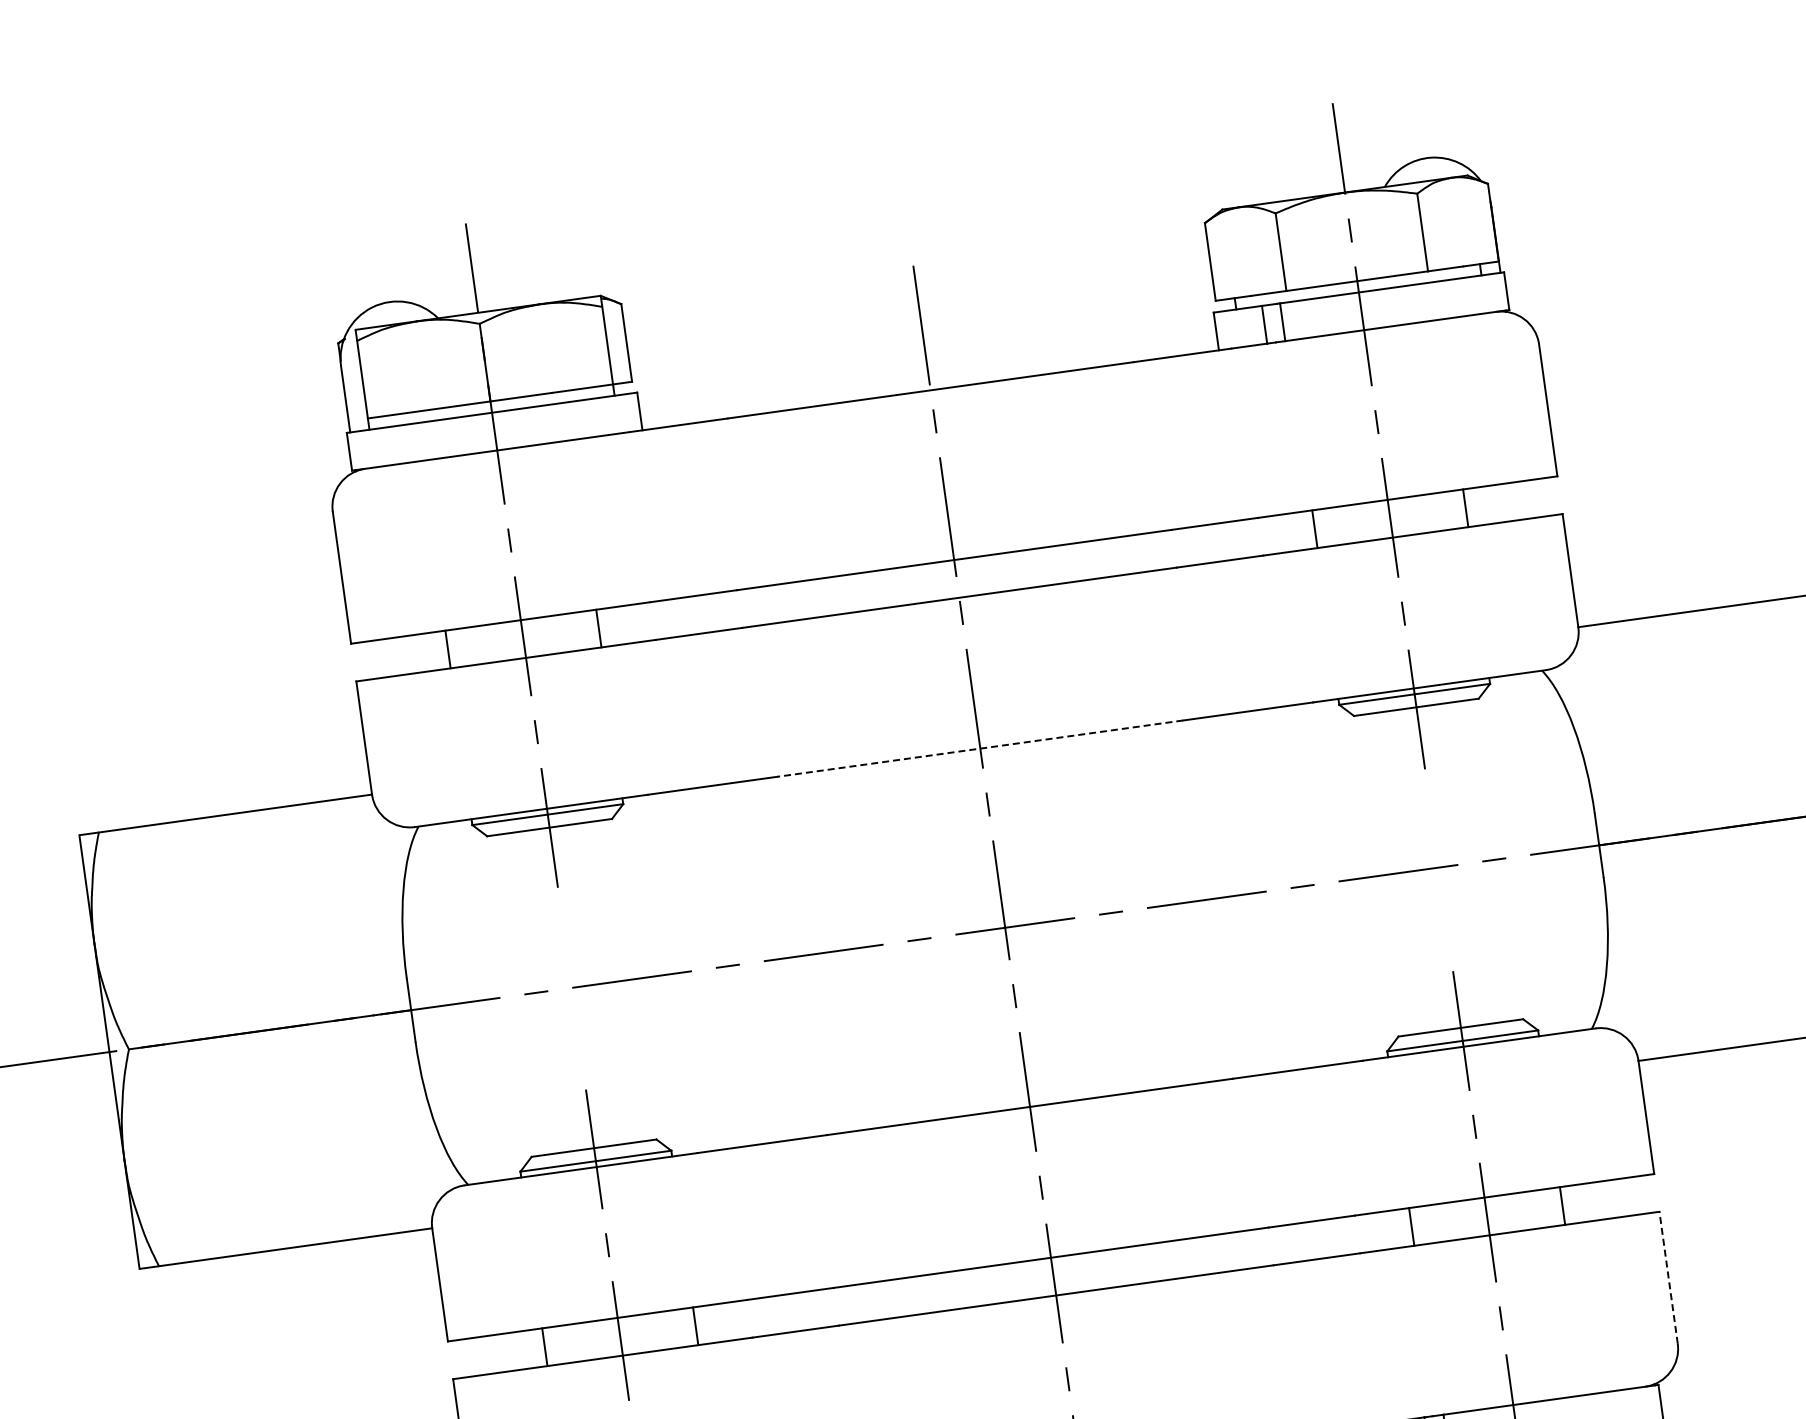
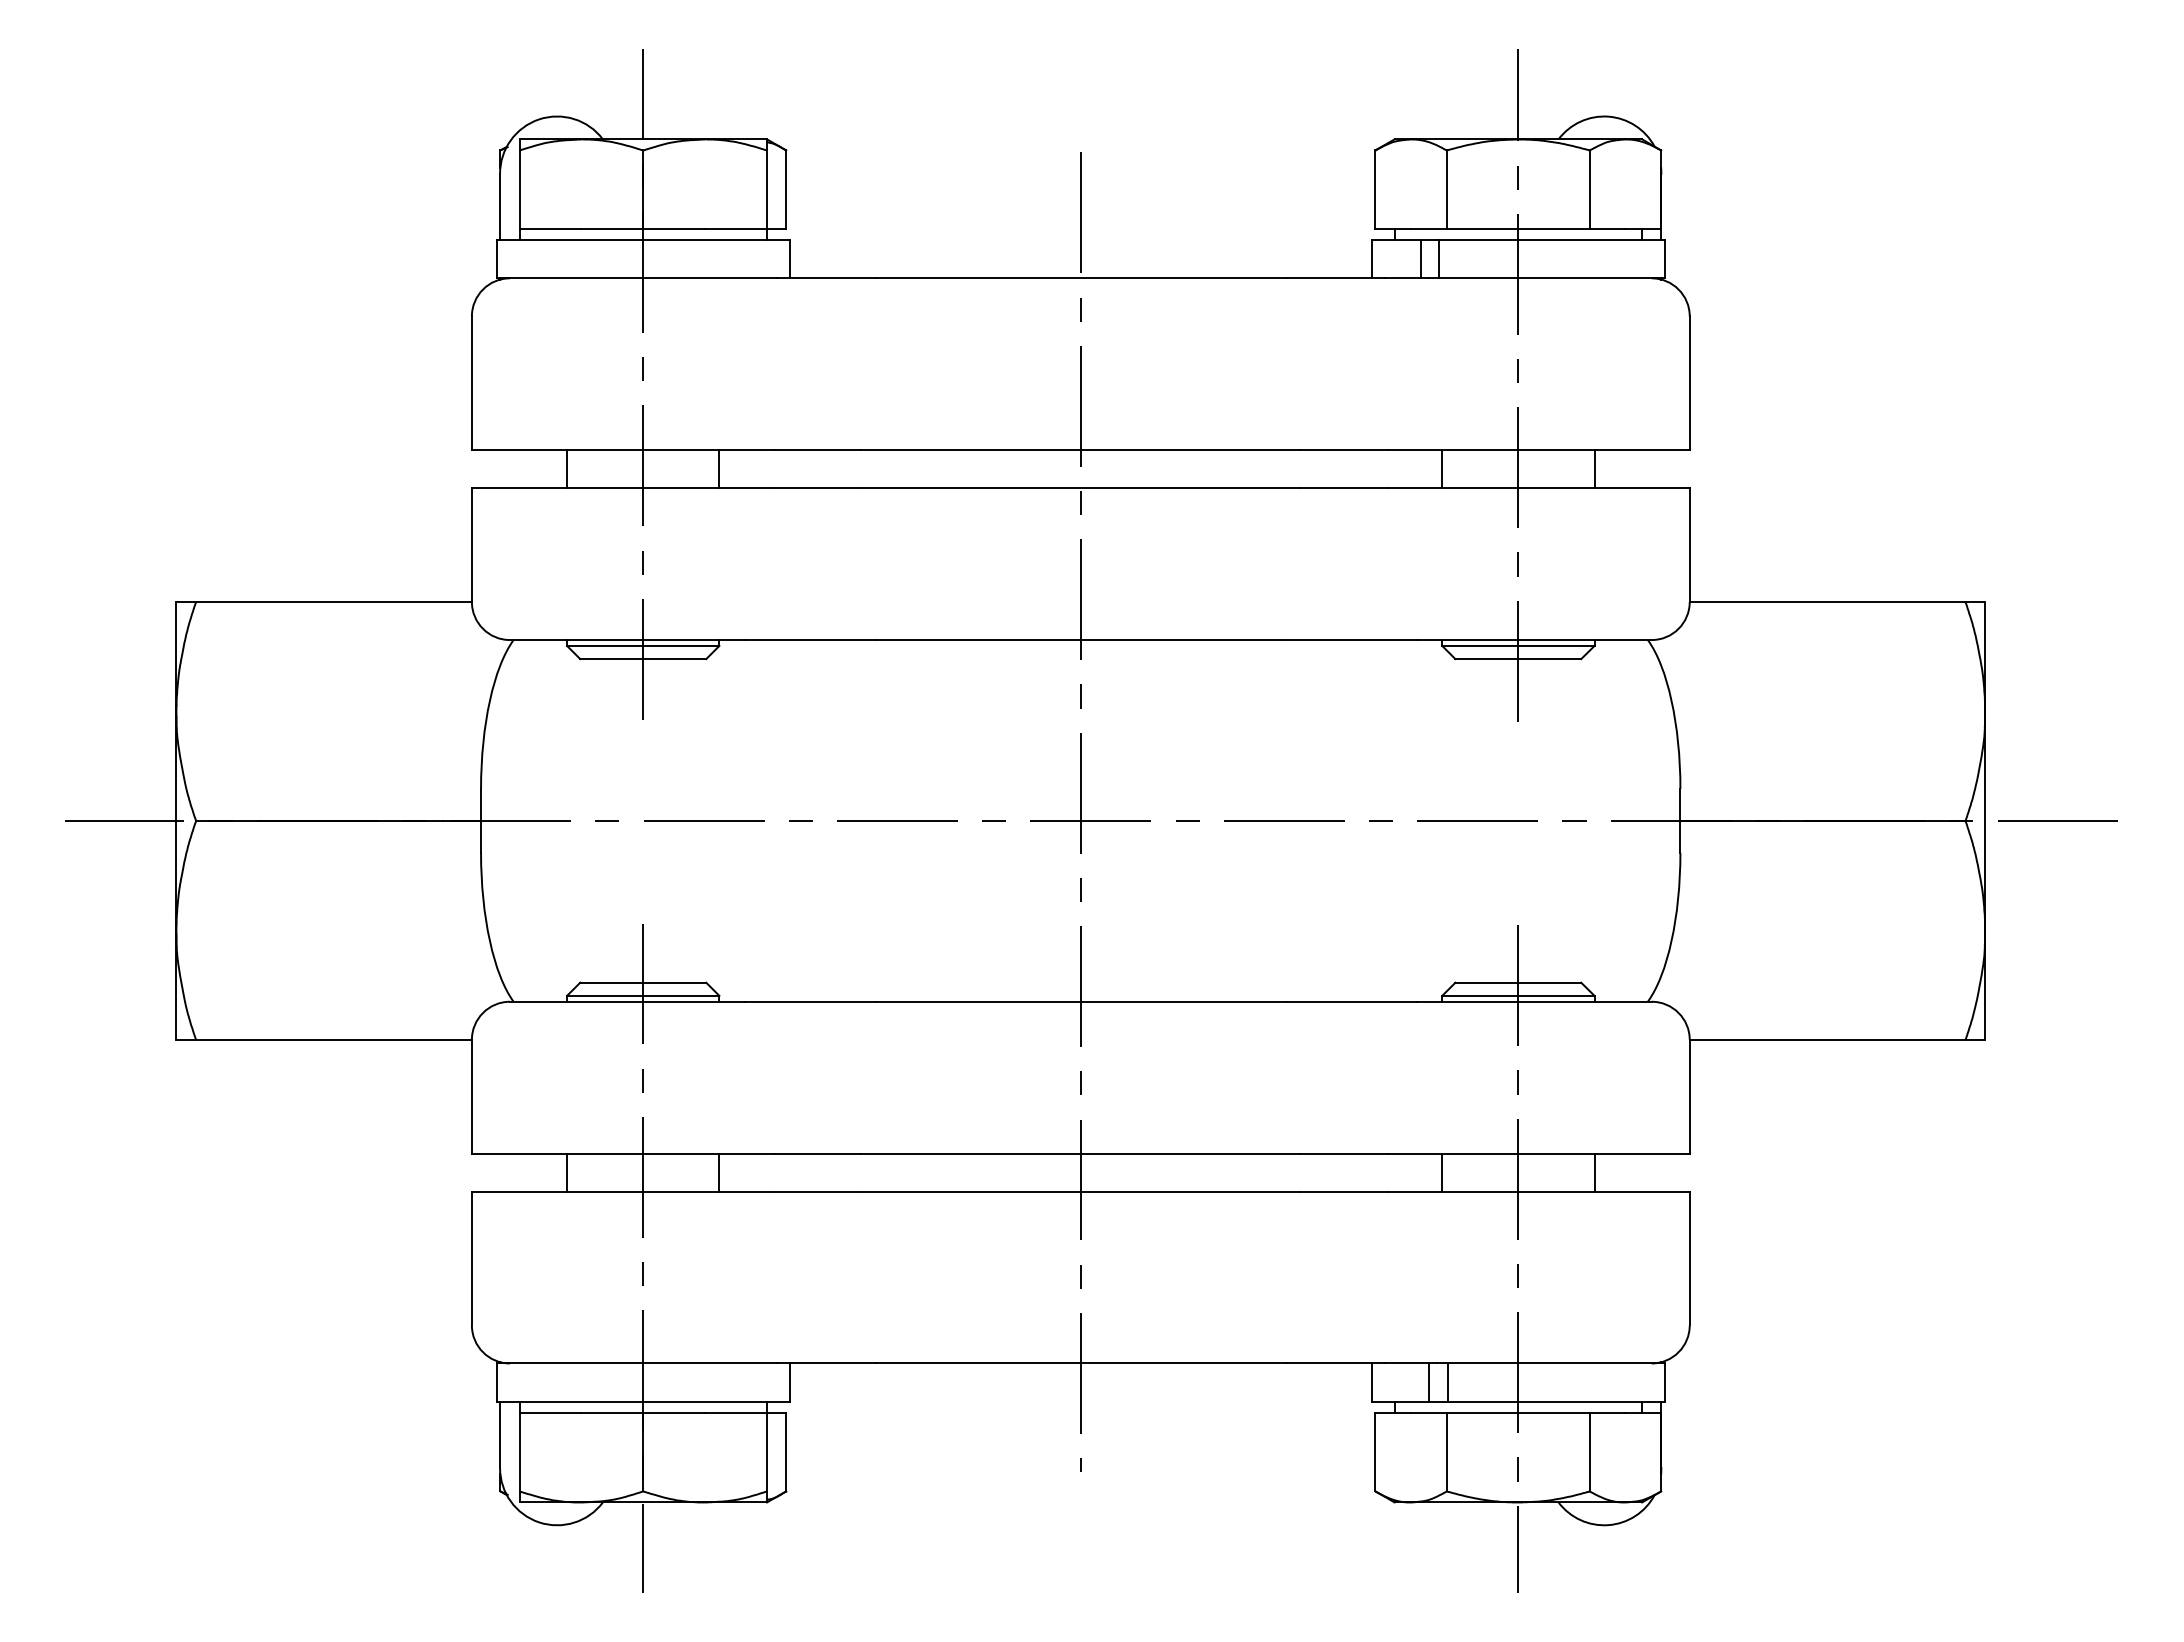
line: (980, 749) -> (1080, 640), dashed -> solid
line: (1668, 1277) -> (1689, 1258), dashed -> solid

